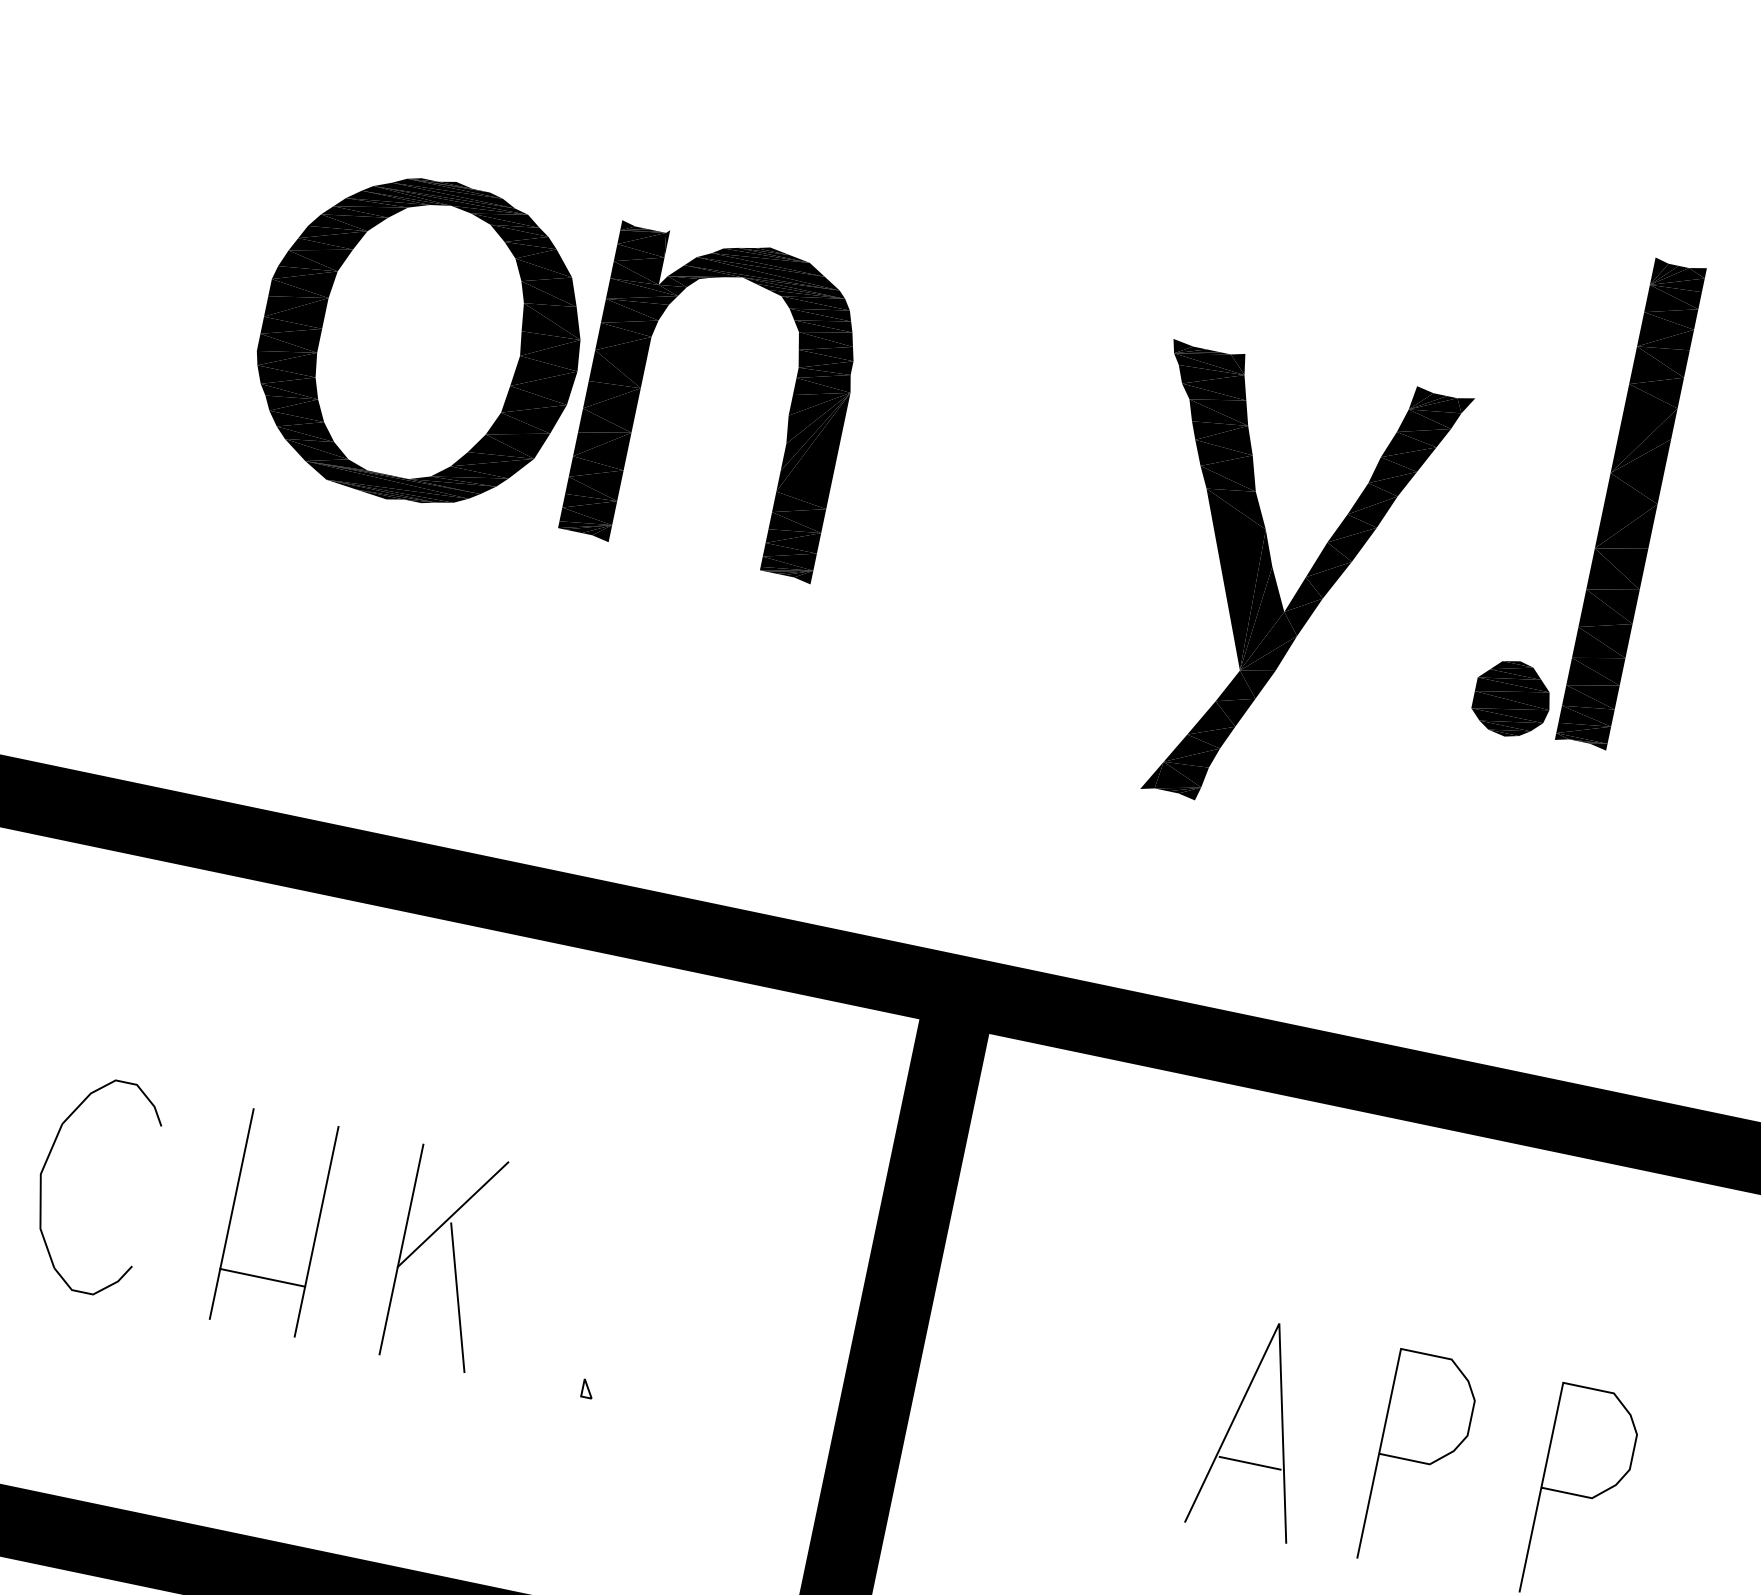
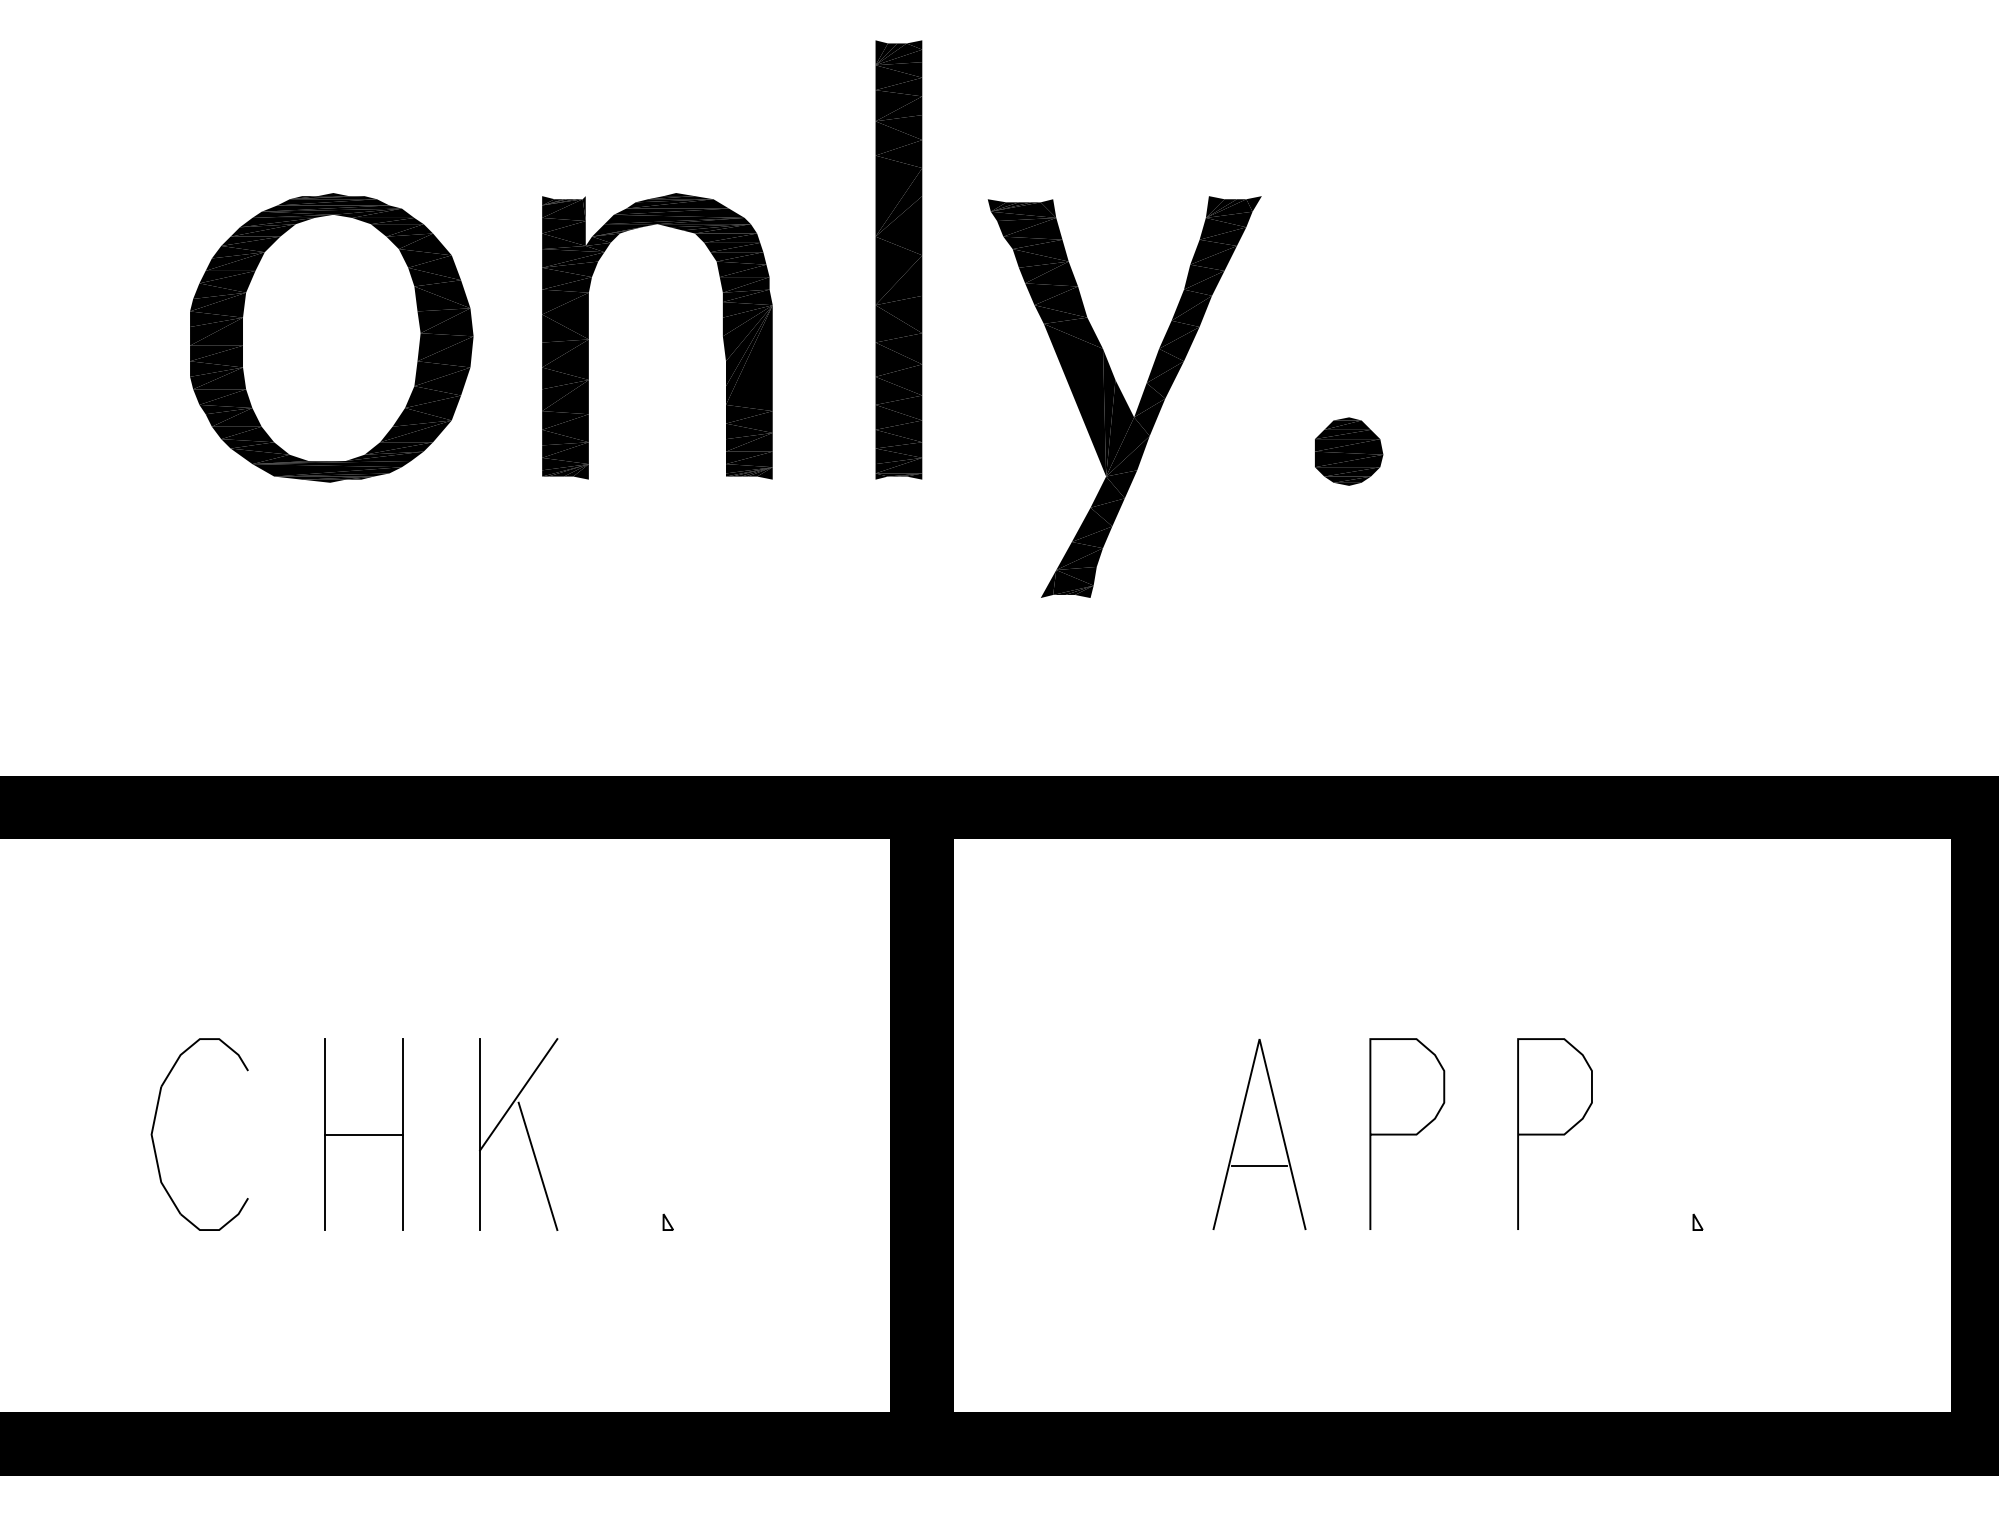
part: (788, 414) -> (722, 335), moved
part: (1630, 503) -> (898, 259), moved
line: (262, 1277) -> (363, 1134), moved

